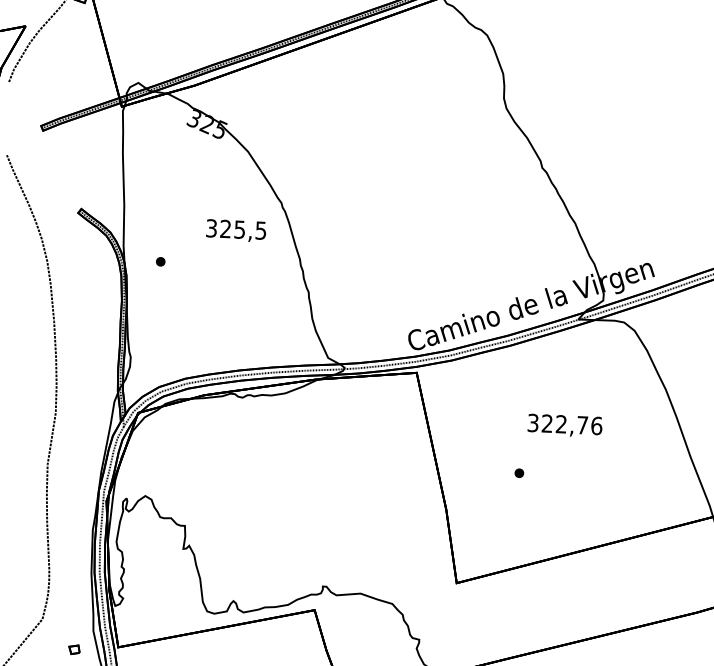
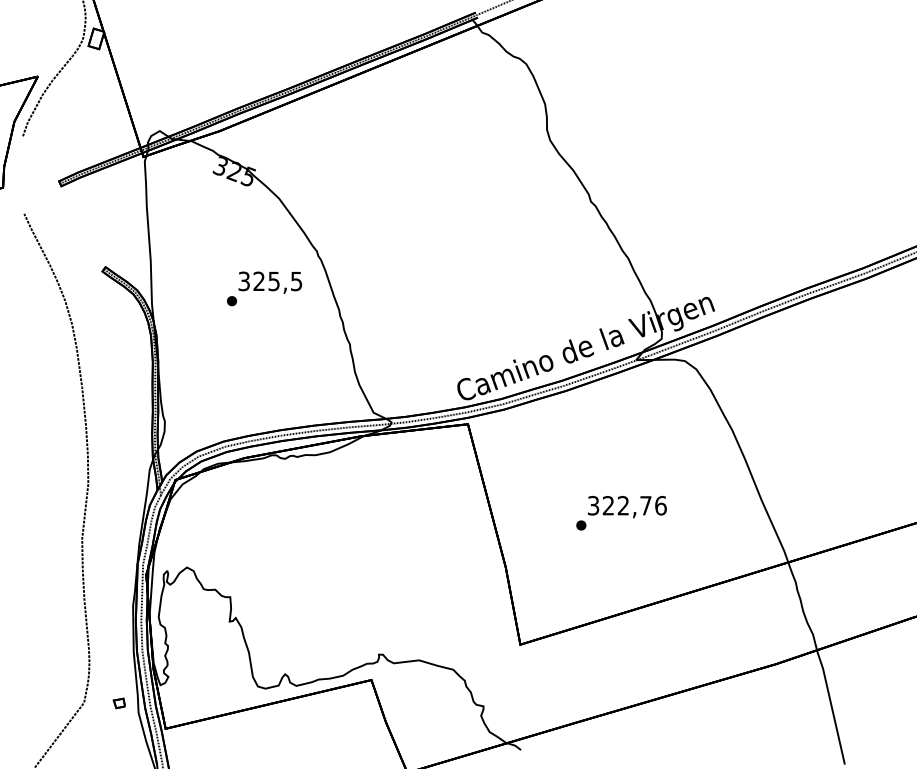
part: (160, 262) -> (231, 301), moved
text: (565, 426) -> (627, 507), moved
part: (73, 649) -> (118, 703), moved

